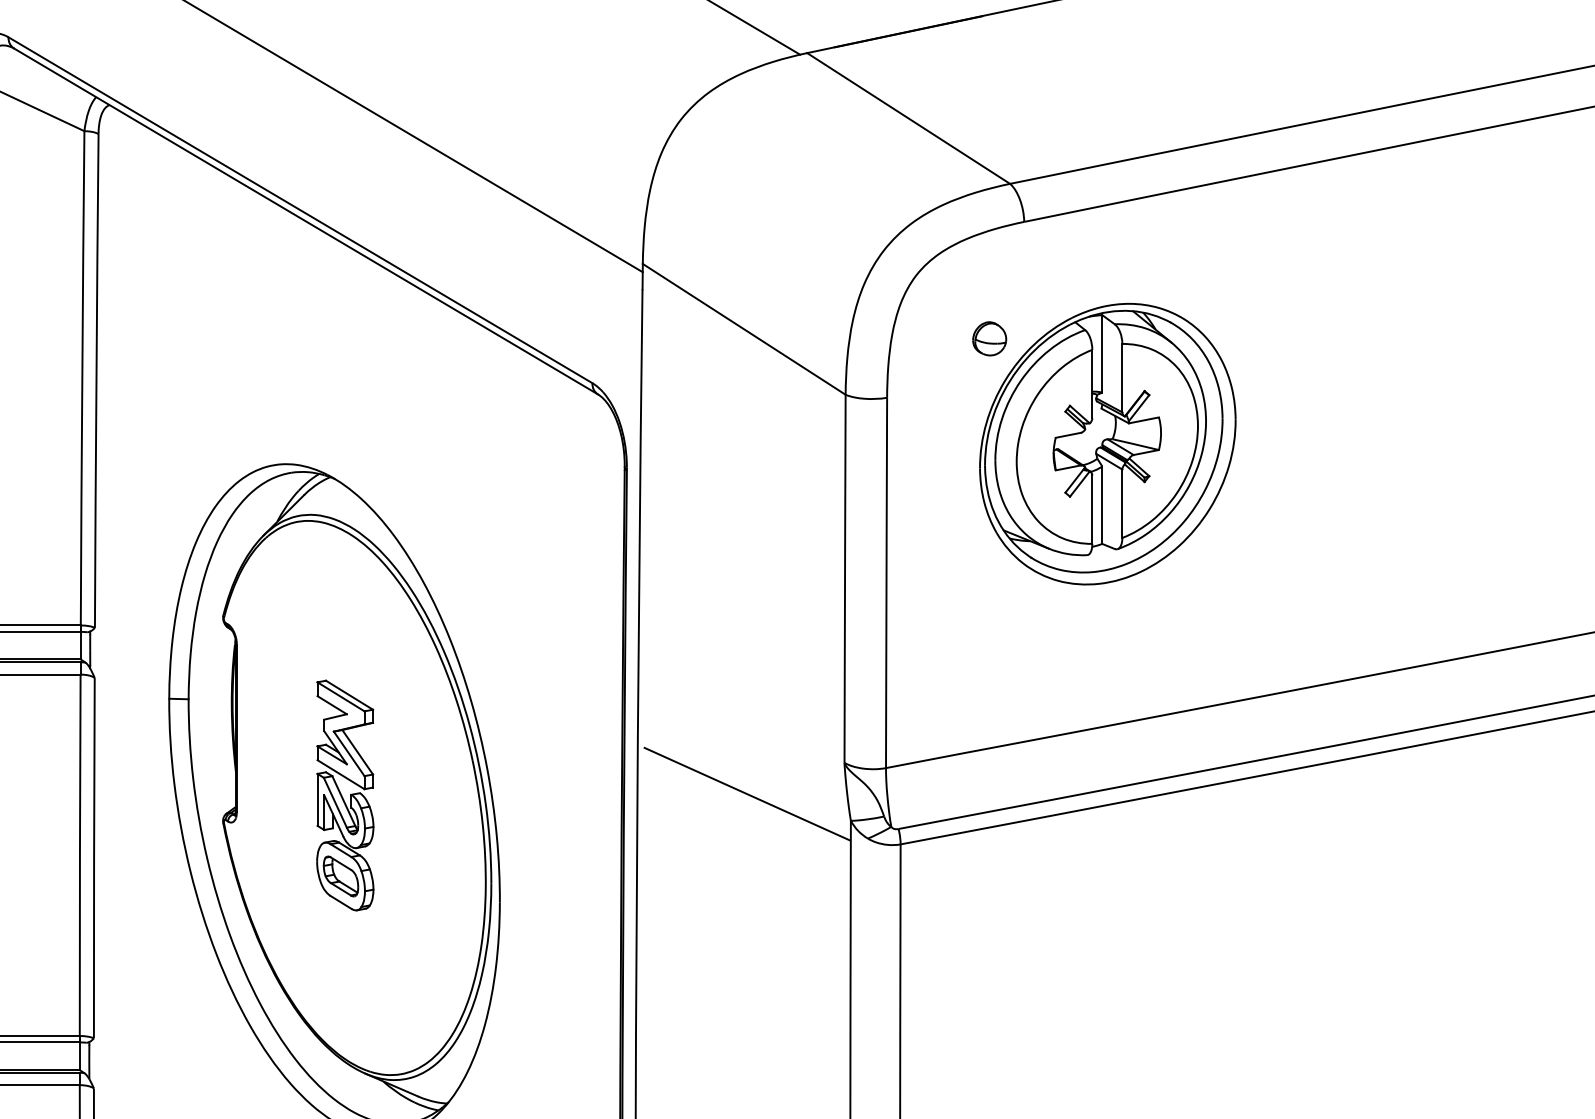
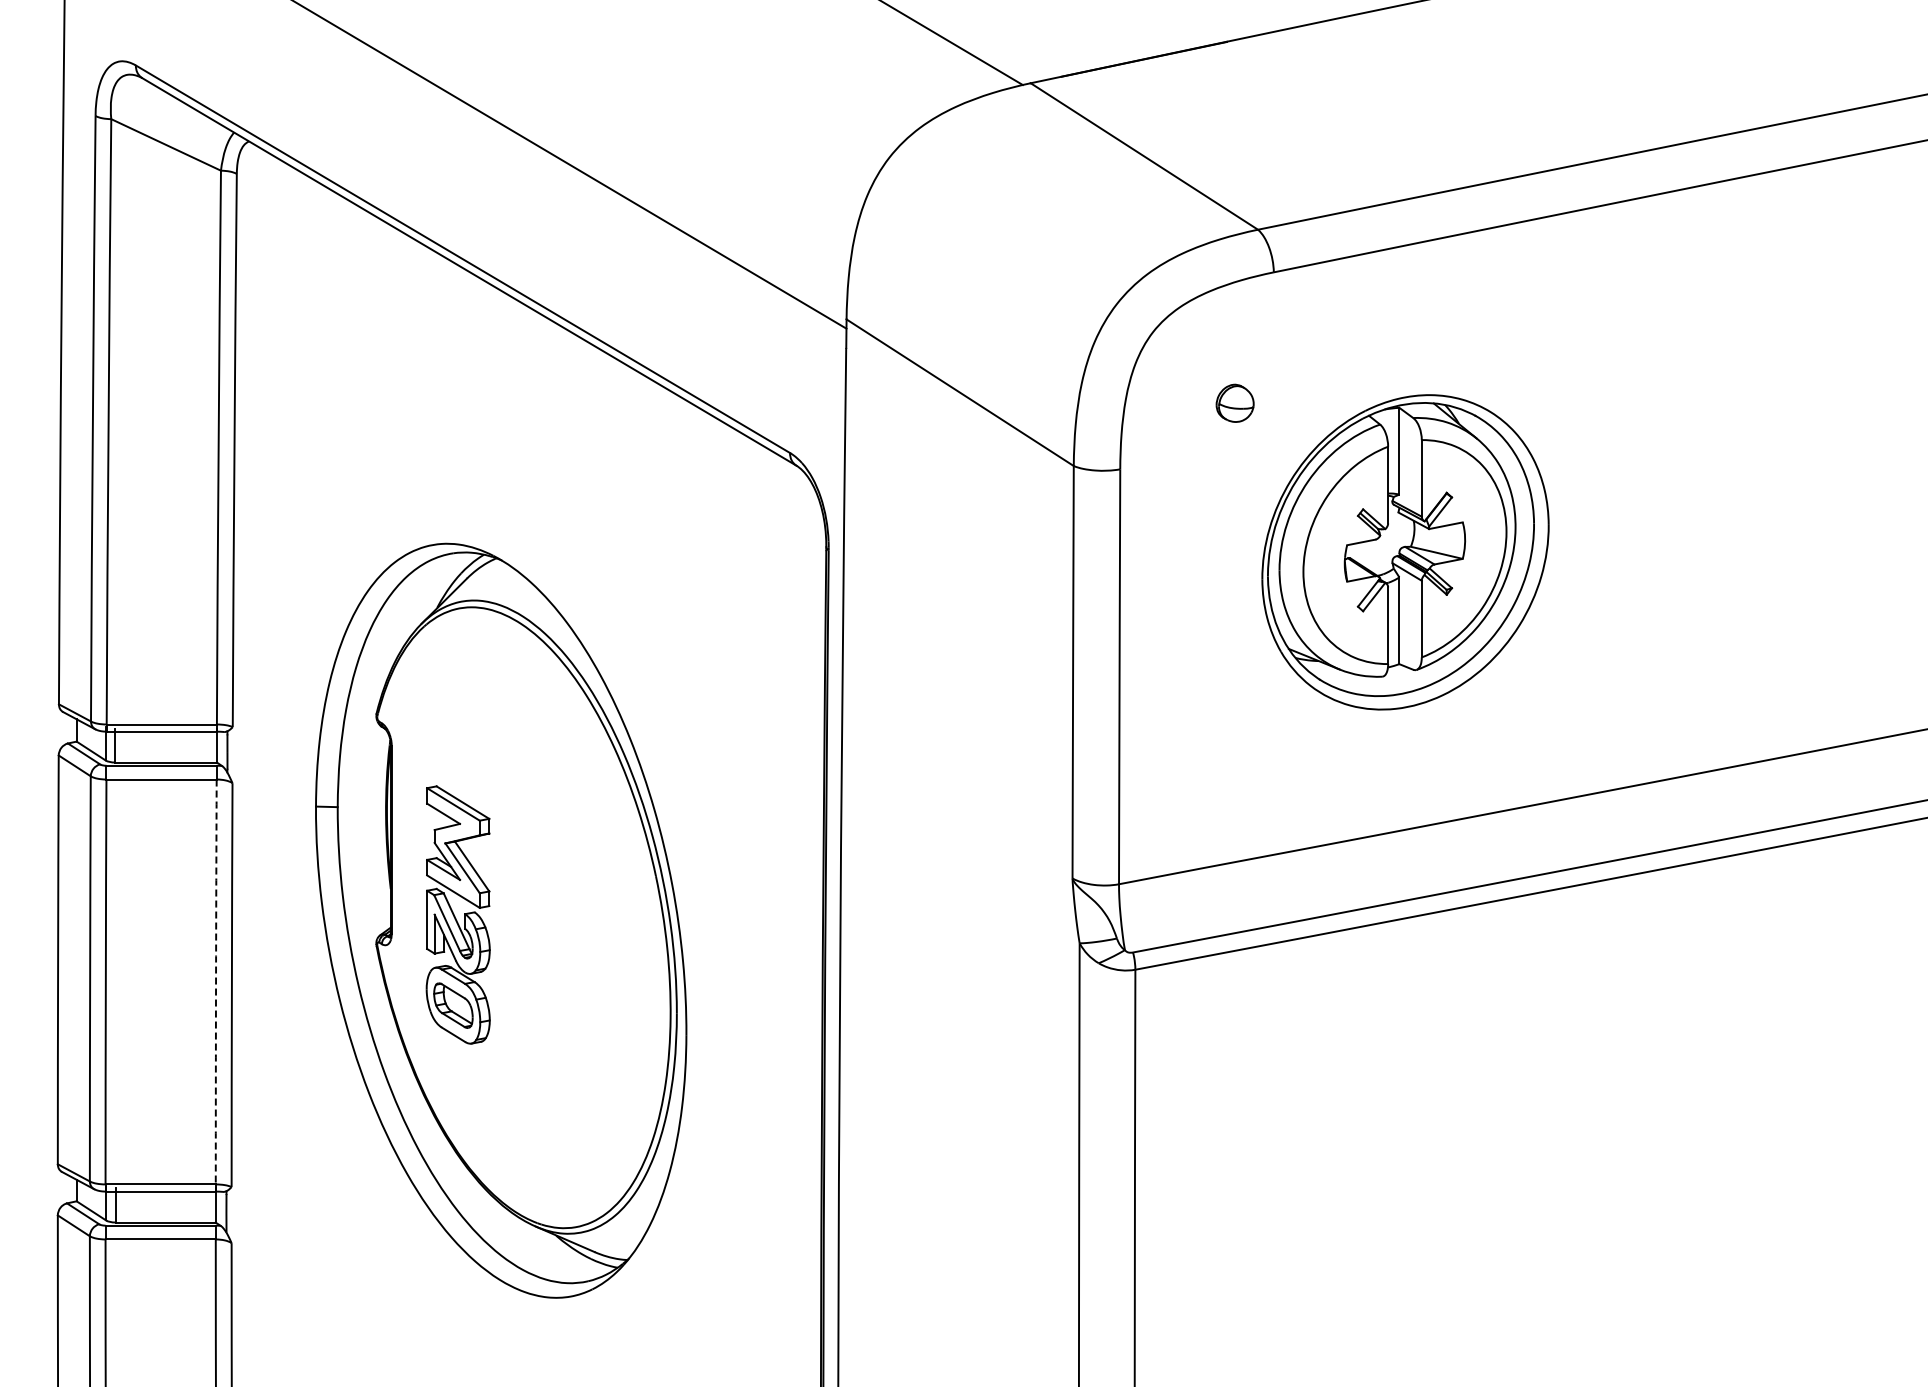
part: (1107, 444) -> (1405, 552), moved
line: (747, 794) -> (963, 913), removed
part: (344, 795) -> (457, 914), moved
arc: (80, 854) -> (216, 981), solid -> dashed

